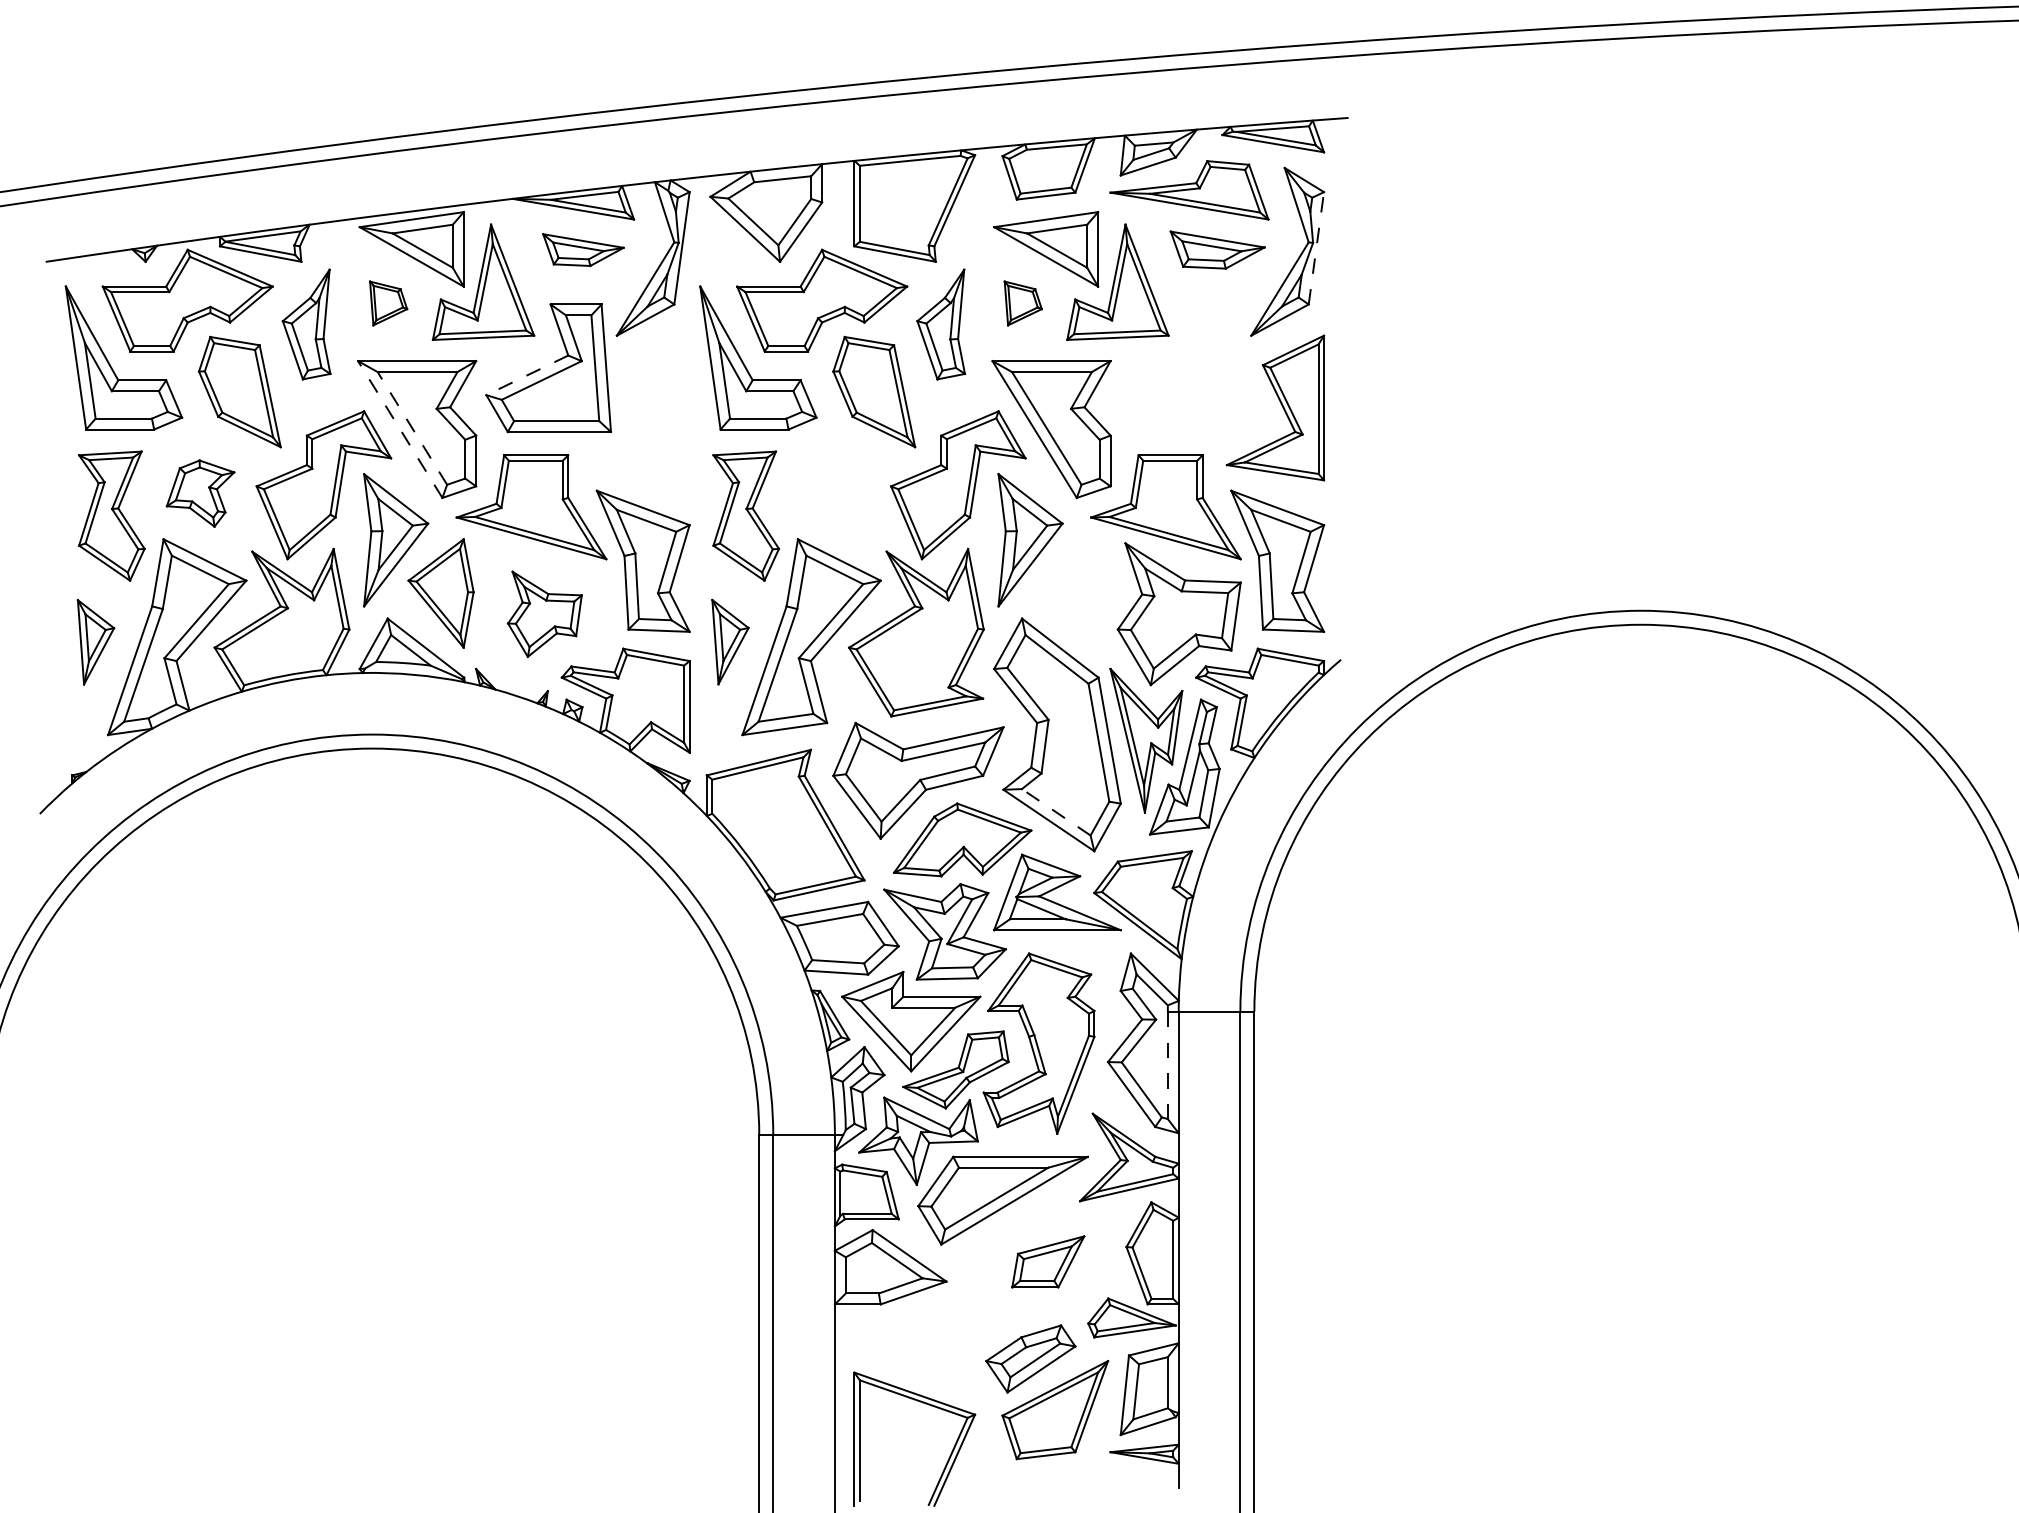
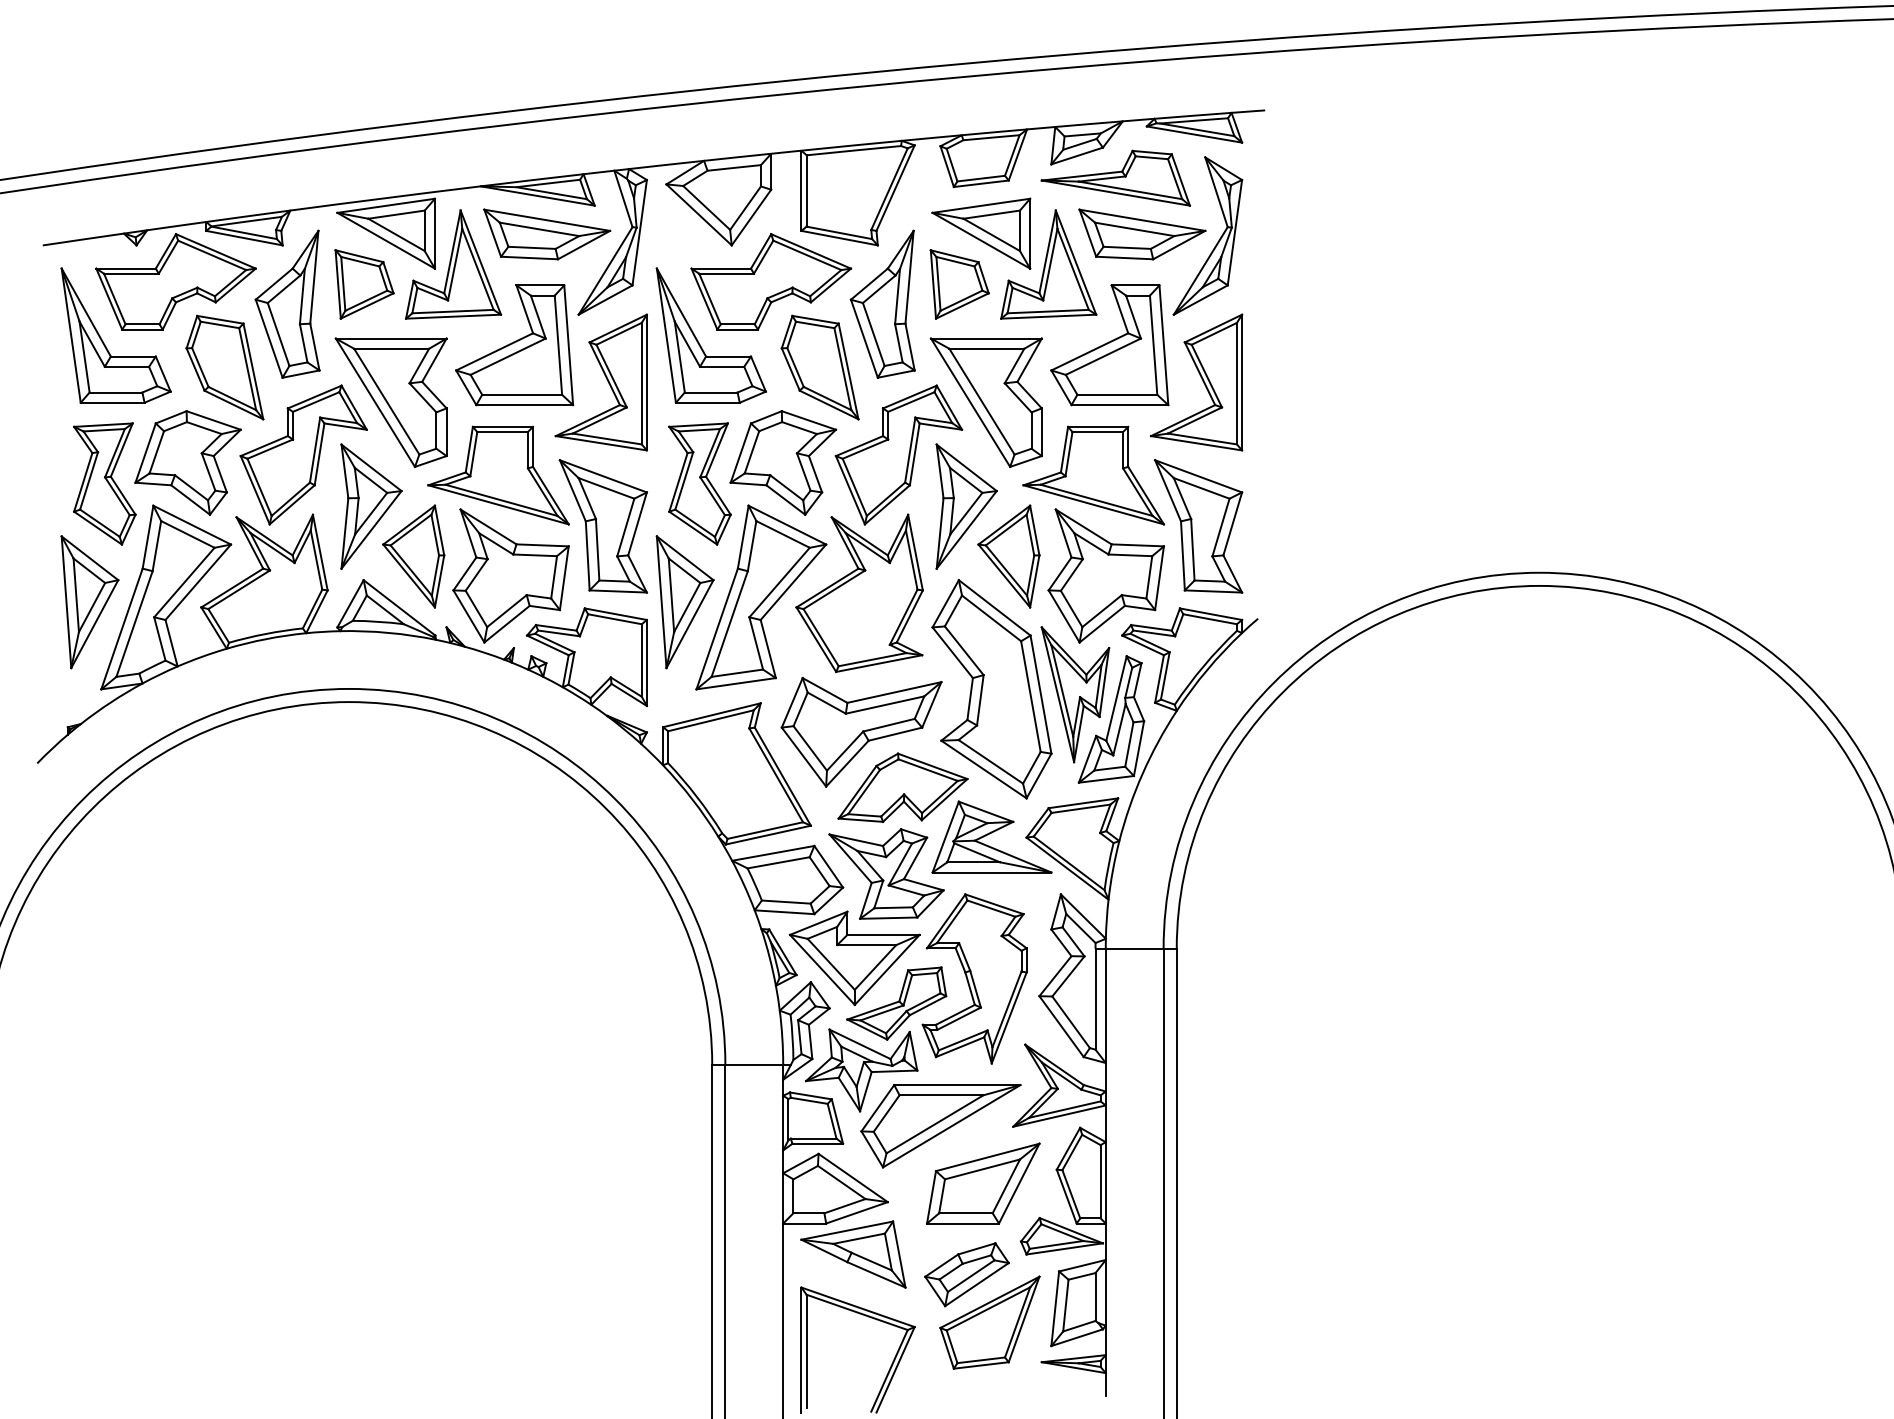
line: (1316, 248) -> (1235, 232), dashed -> solid
part: (583, 249) -> (547, 233), size x1.67
part: (1217, 249) -> (1142, 233), size x1.43
part: (388, 303) -> (364, 284), size x1.67
part: (1023, 303) -> (960, 284), size x1.67
part: (306, 324) -> (287, 304), size x1.43
part: (941, 324) -> (883, 304), size x1.43
part: (1182, 368) -> (1109, 345), added
line: (526, 375) -> (493, 352), dashed -> solid
part: (646, 404) -> (606, 379), added
line: (412, 428) -> (386, 401), dashed -> solid
line: (400, 429) -> (375, 402), dashed -> solid
part: (200, 493) -> (187, 462), size x1.67
part: (834, 493) -> (782, 462), added
part: (1074, 593) -> (1007, 556), added
part: (544, 614) -> (510, 576), size x1.67
part: (730, 641) -> (685, 601), size x1.67
part: (95, 642) -> (89, 602), size x1.67
line: (1055, 812) -> (990, 762), dashed -> solid
line: (1167, 1065) -> (1095, 999), dashed -> solid
part: (1048, 1261) -> (983, 1183), size x1.67
part: (909, 1337) -> (853, 1254), added

